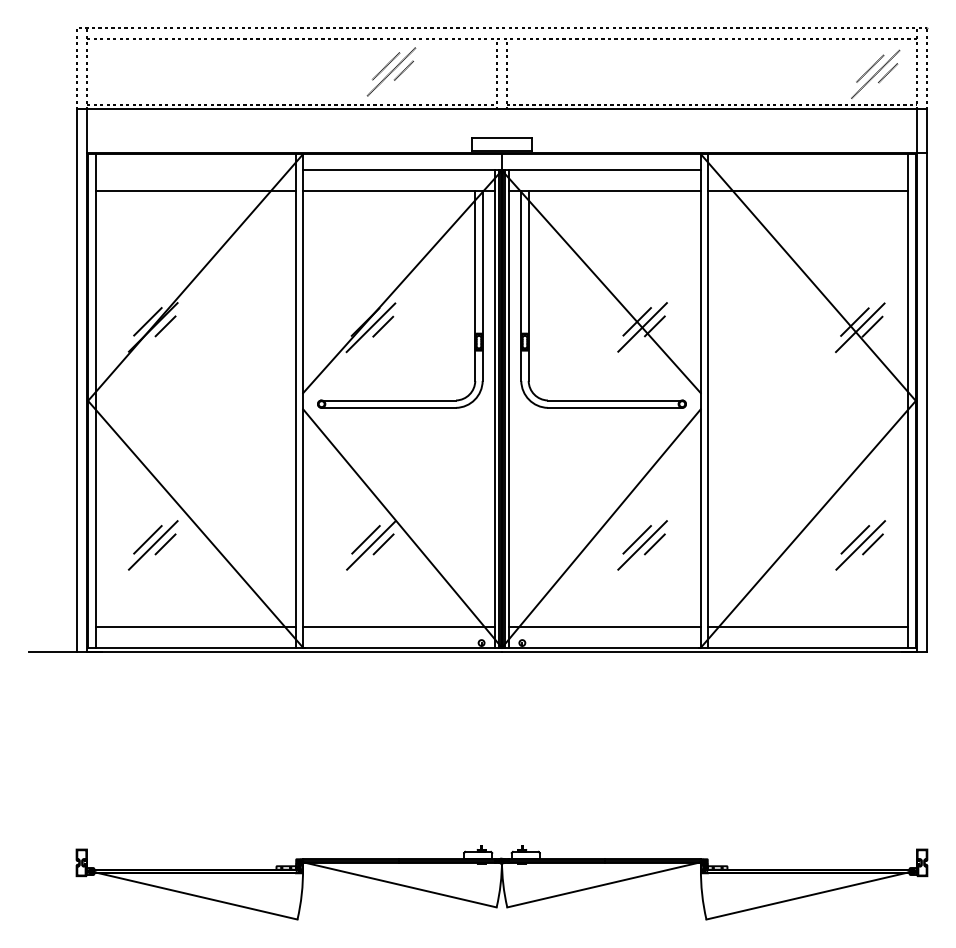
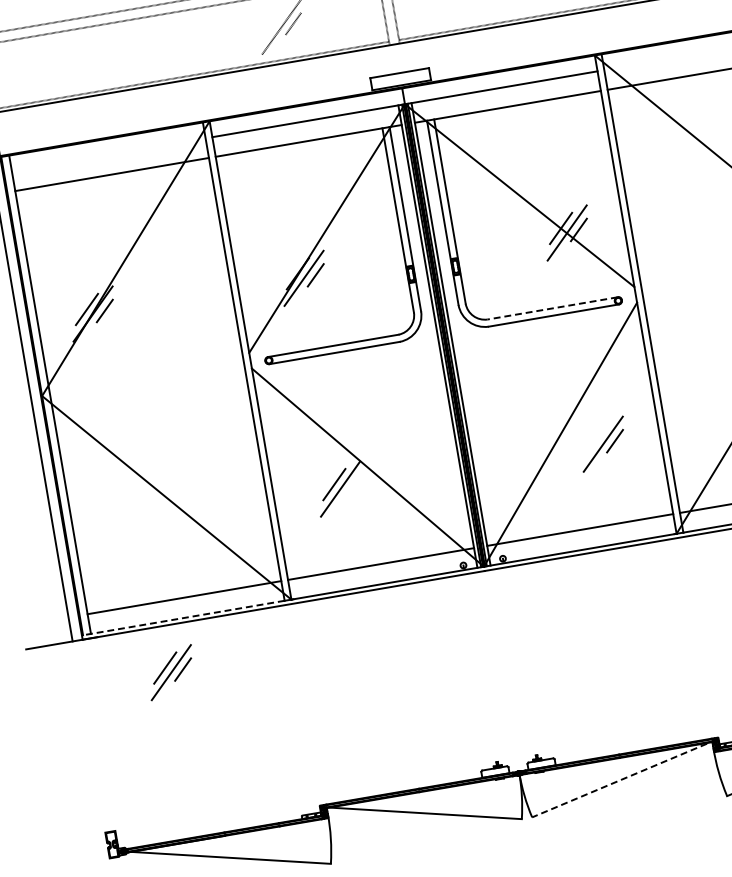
line: (385, 66) -> (274, 22), removed
line: (614, 400) -> (552, 308), solid -> dashed
line: (636, 539) -> (596, 439), removed
line: (383, 544) -> (352, 486), removed
part: (152, 545) -> (170, 672), moved
line: (191, 647) -> (183, 617), solid -> dashed
line: (606, 884) -> (624, 778), solid -> dashed

